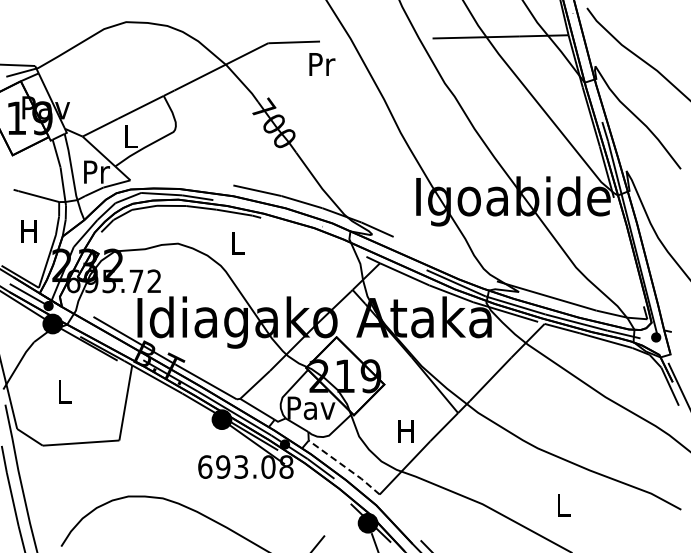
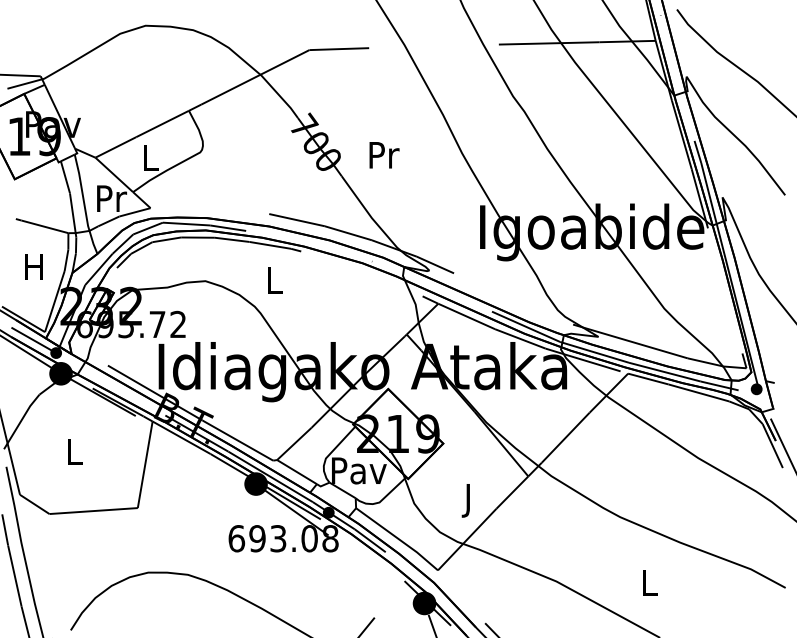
text: (322, 64) -> (384, 155), moved
text: (405, 433) -> (467, 500), H -> J
line: (345, 467) -> (398, 539), dashed -> solid

